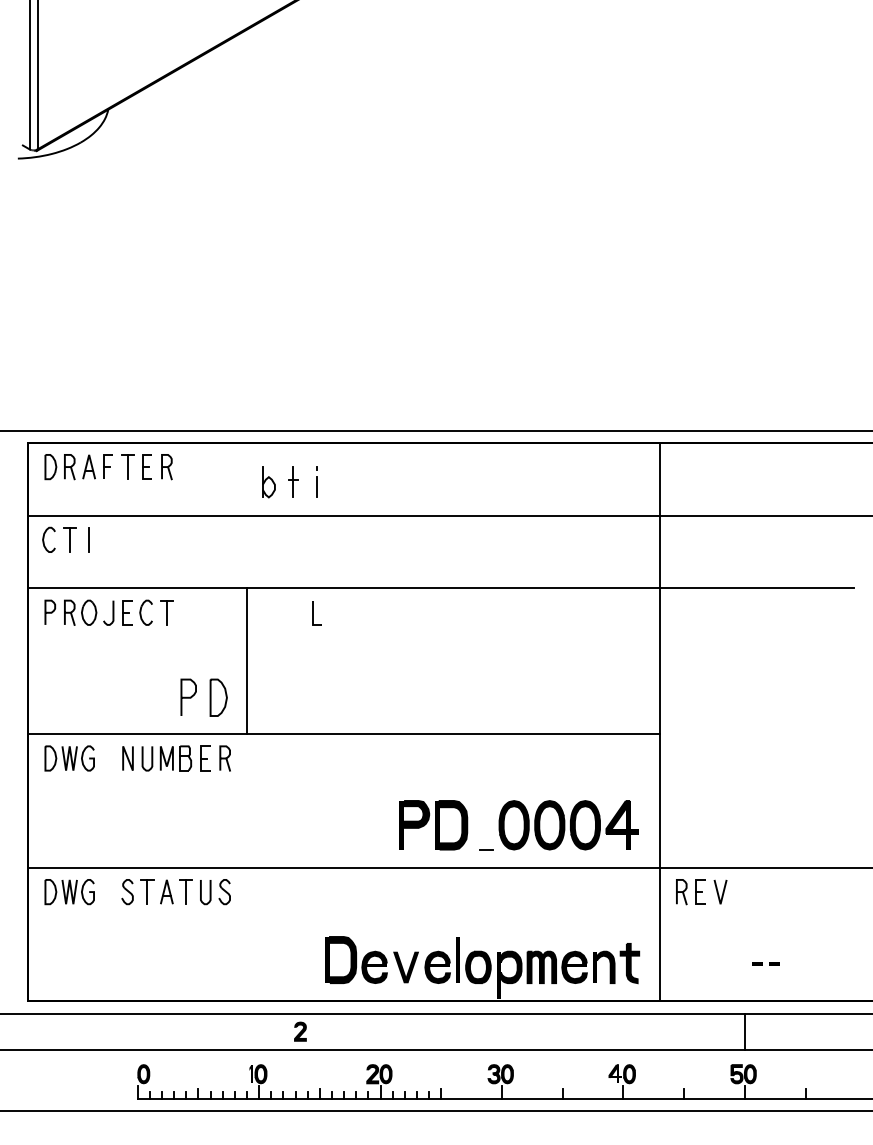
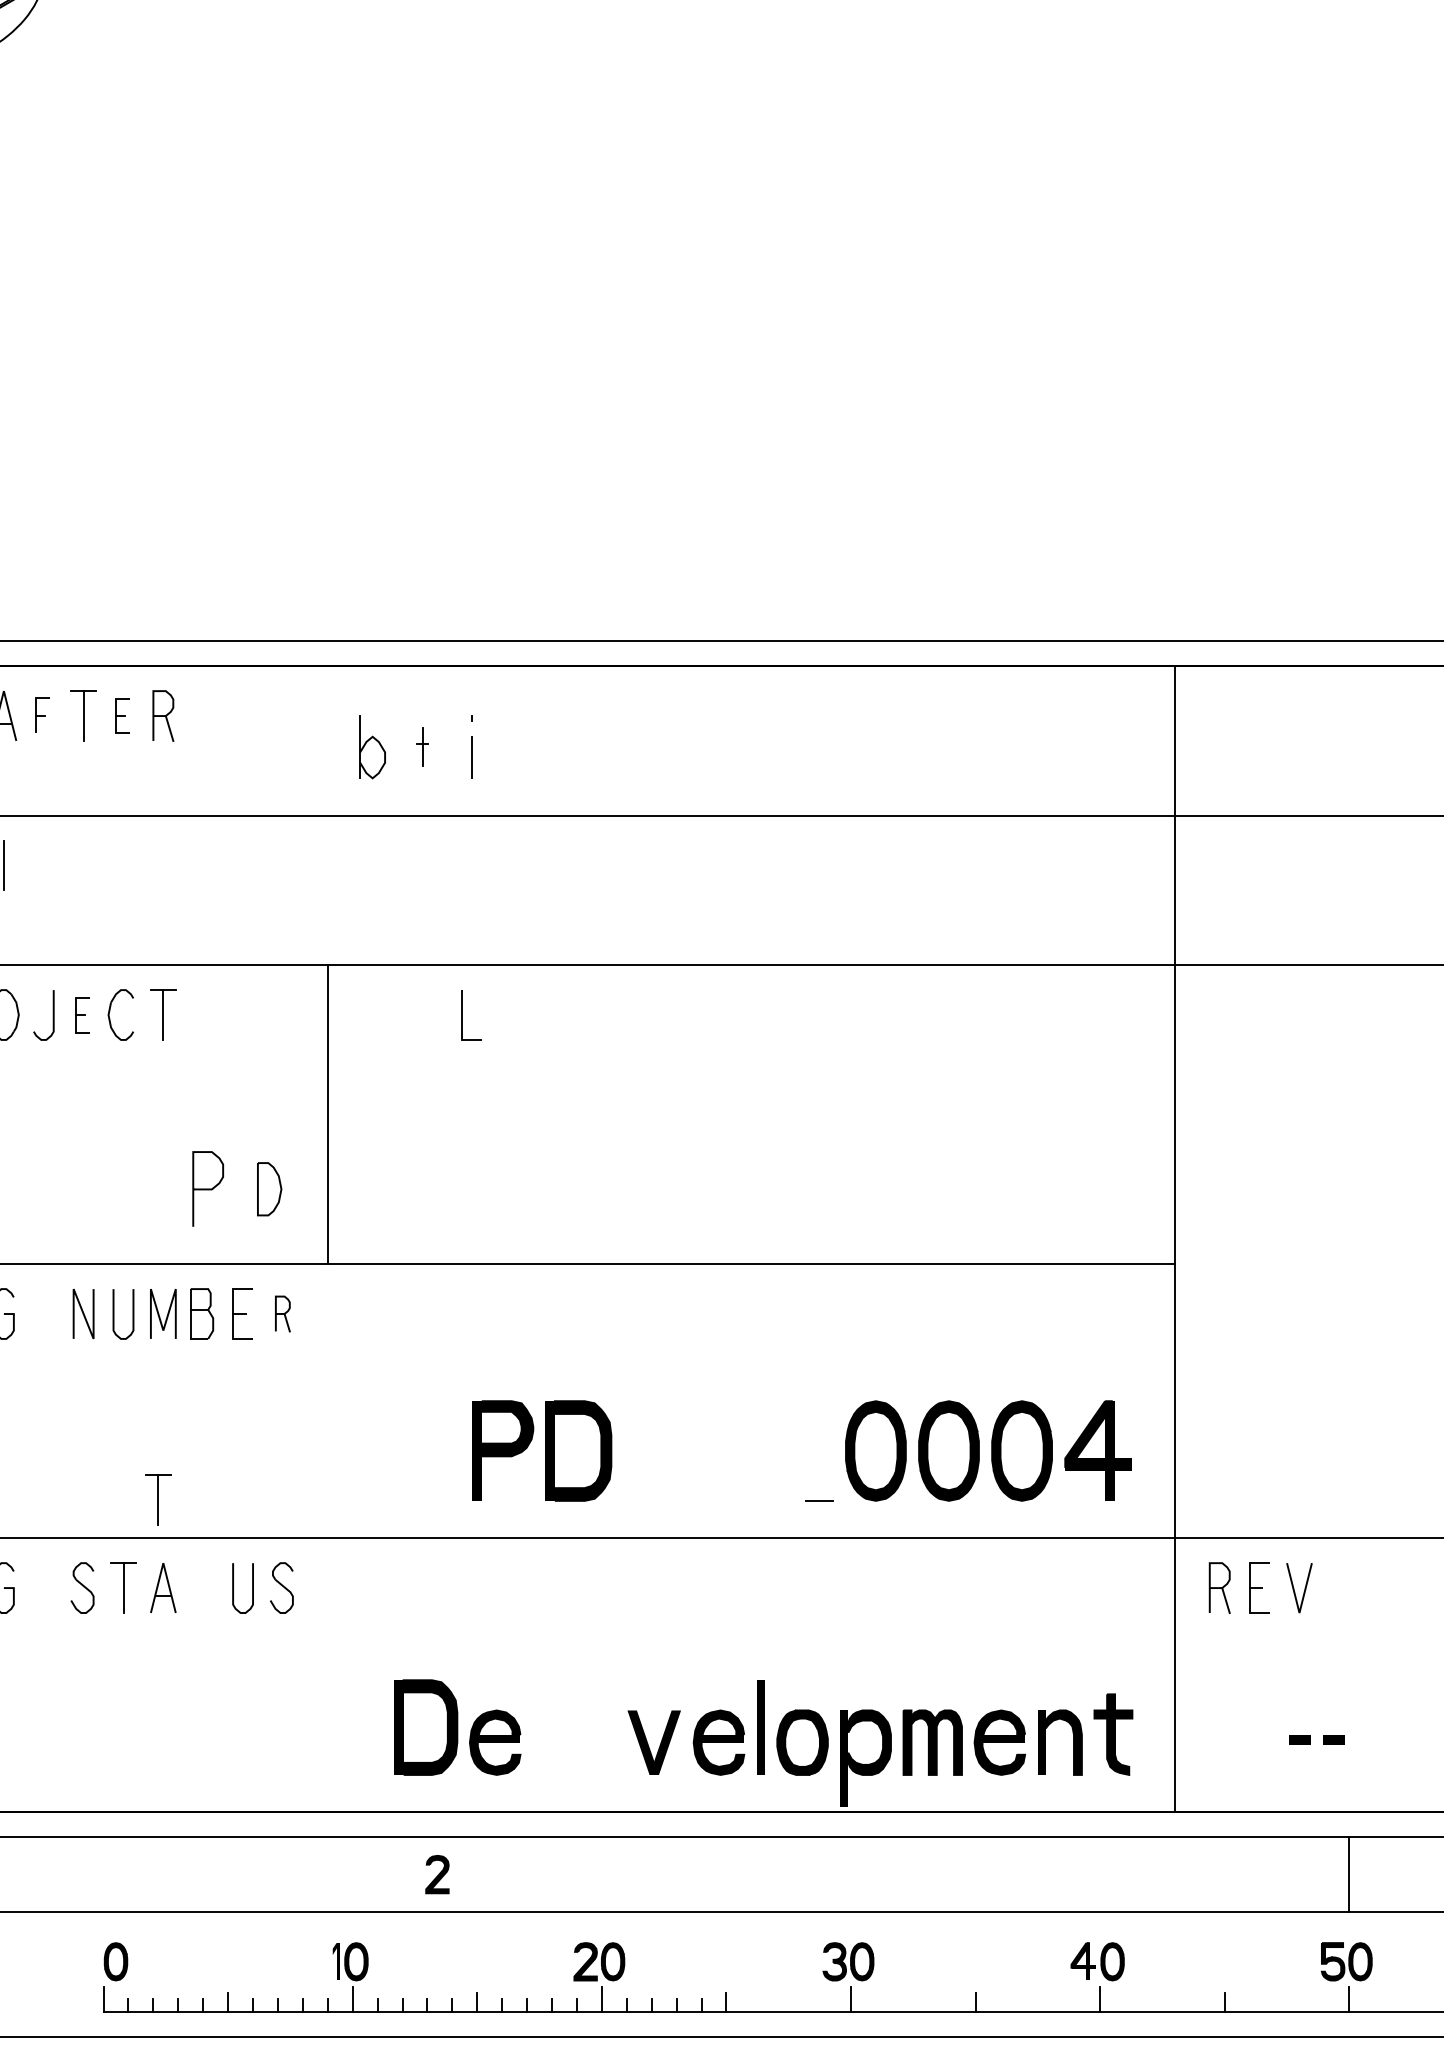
part: (107, 466) -> (41, 714), size x0.7
part: (146, 466) -> (121, 714), size x0.7
part: (293, 481) -> (423, 745), size x0.6
part: (127, 612) -> (82, 1014), size x0.7
part: (218, 697) -> (269, 1188), size x0.7
part: (224, 758) -> (281, 1314), size x0.7
part: (433, 825) -> (542, 1451), moved
part: (185, 891) -> (156, 1498), moved
part: (356, 959) -> (458, 1726), moved
line: (762, 963) -> (1309, 1738), moved

